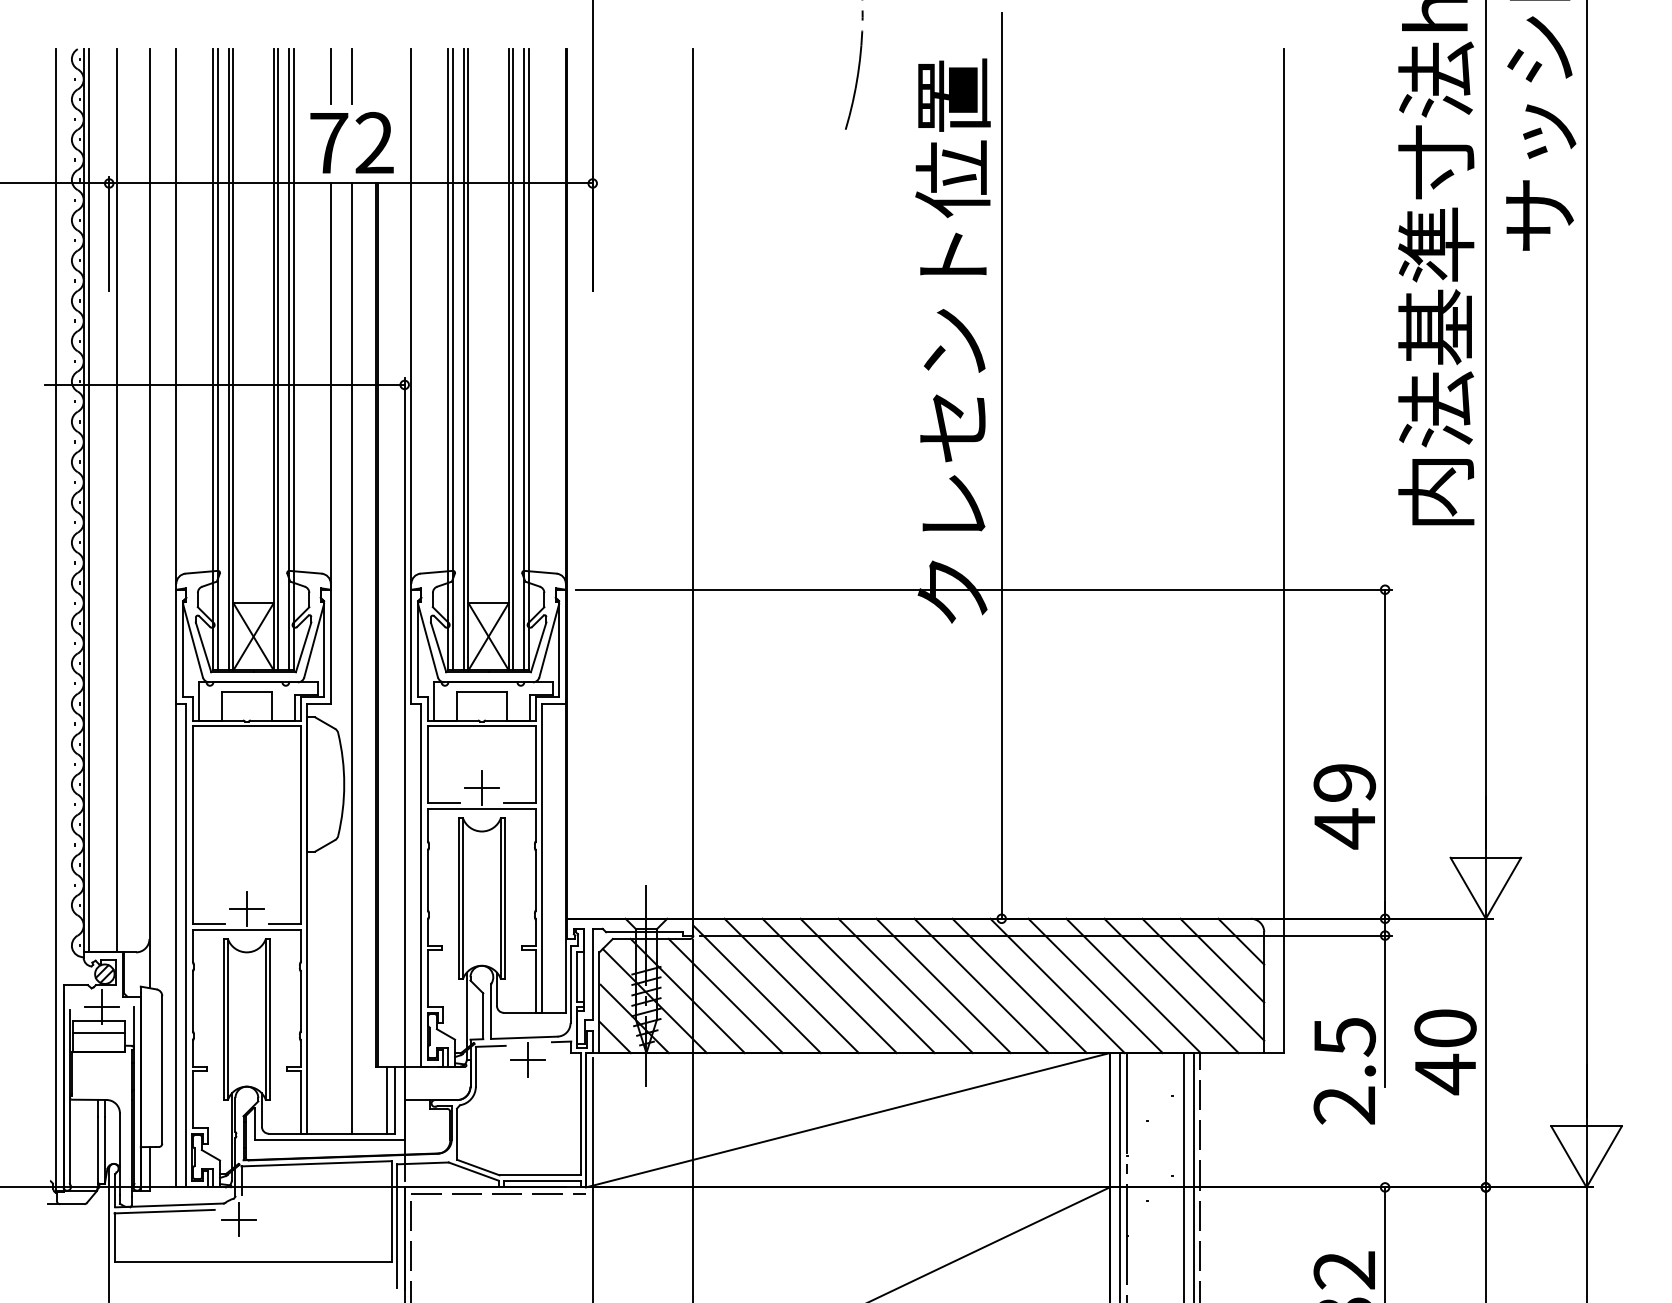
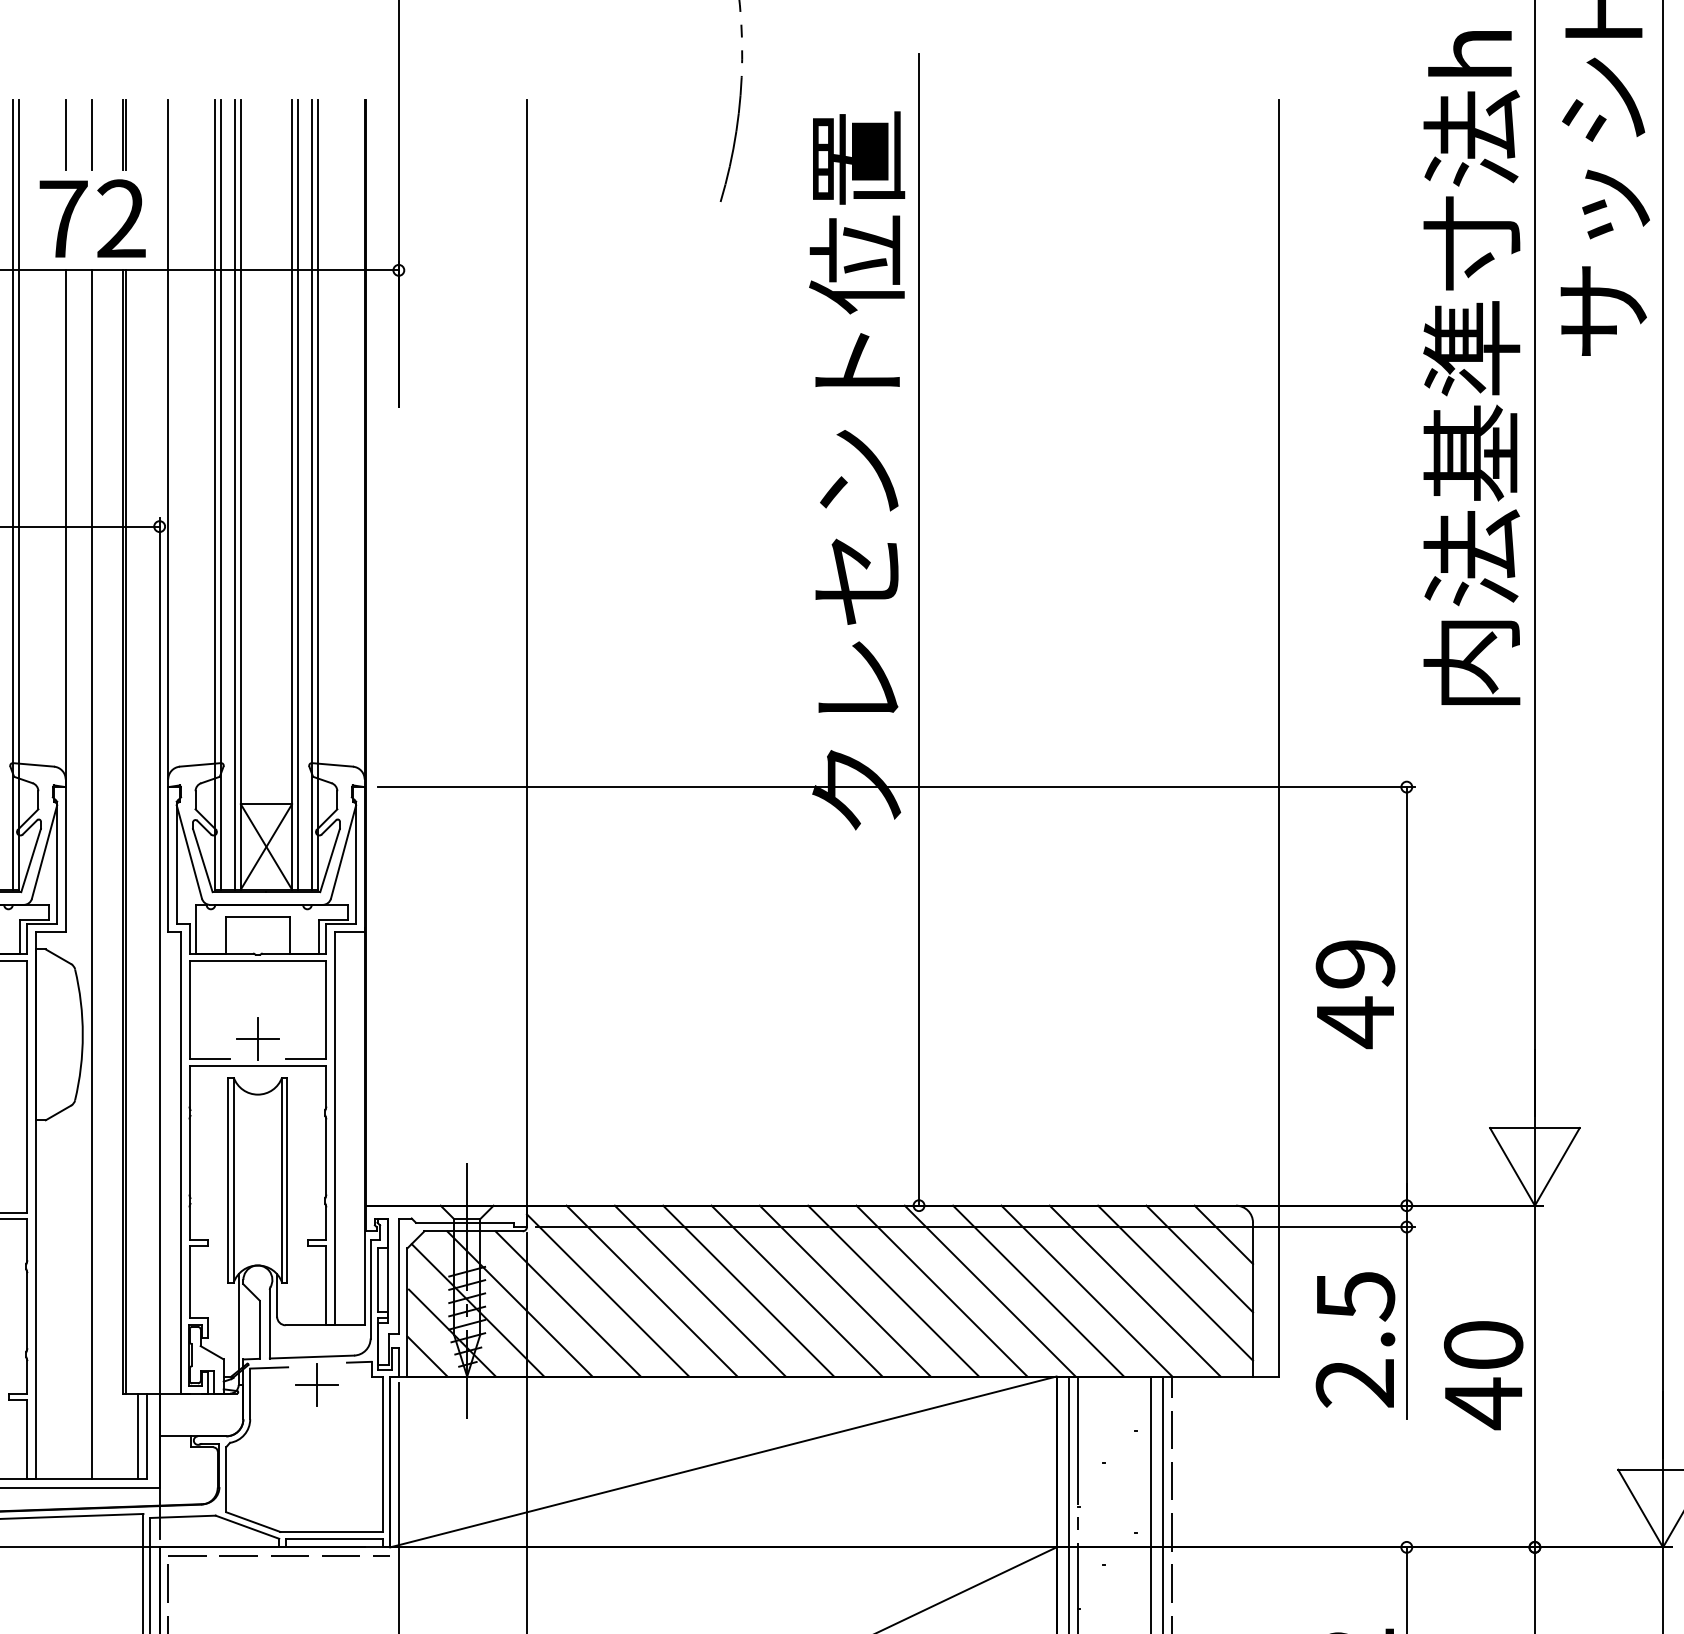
line: (376, 76) -> (123, 134), added
text: (1344, 806) -> (1355, 994), moved
text: (1344, 1071) -> (1355, 1340), moved

